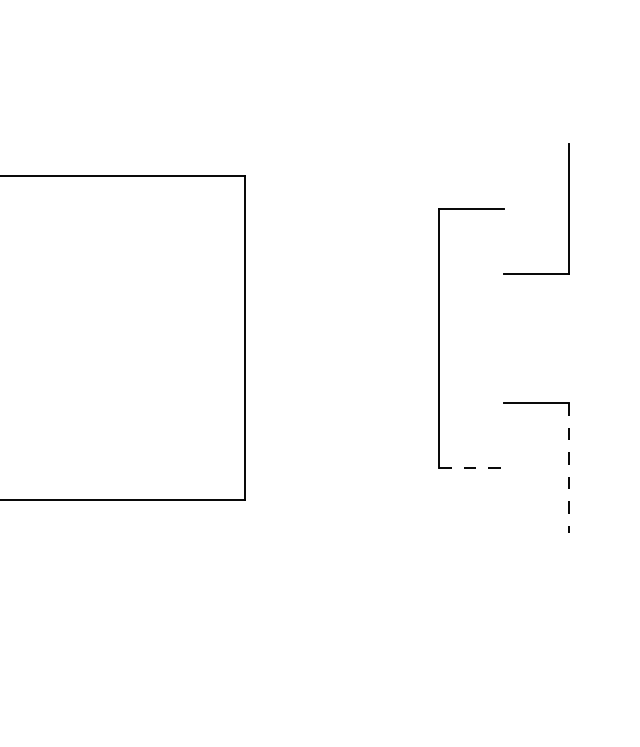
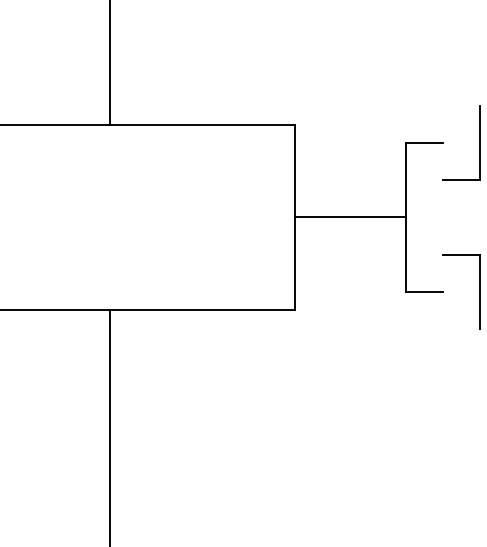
line: (342, 338) -> (350, 217), added
line: (471, 468) -> (424, 291), dashed -> solid
line: (569, 469) -> (480, 292), dashed -> solid

